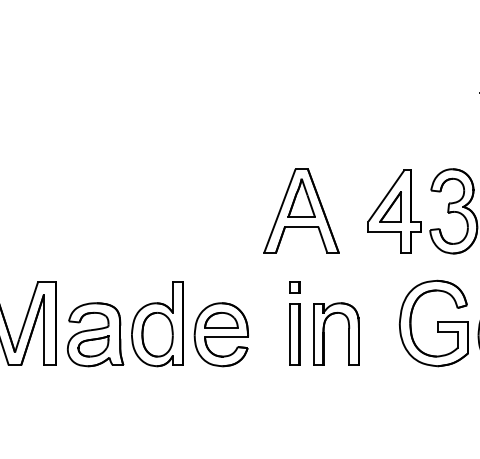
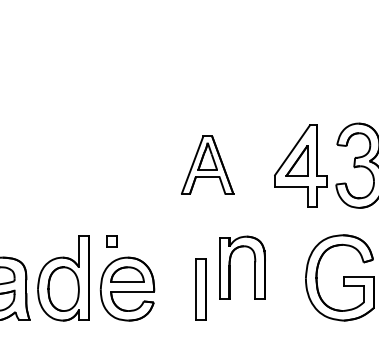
part: (301, 210) -> (207, 164), size x0.7
part: (294, 287) -> (111, 241), moved
part: (324, 333) -> (230, 266), moved

